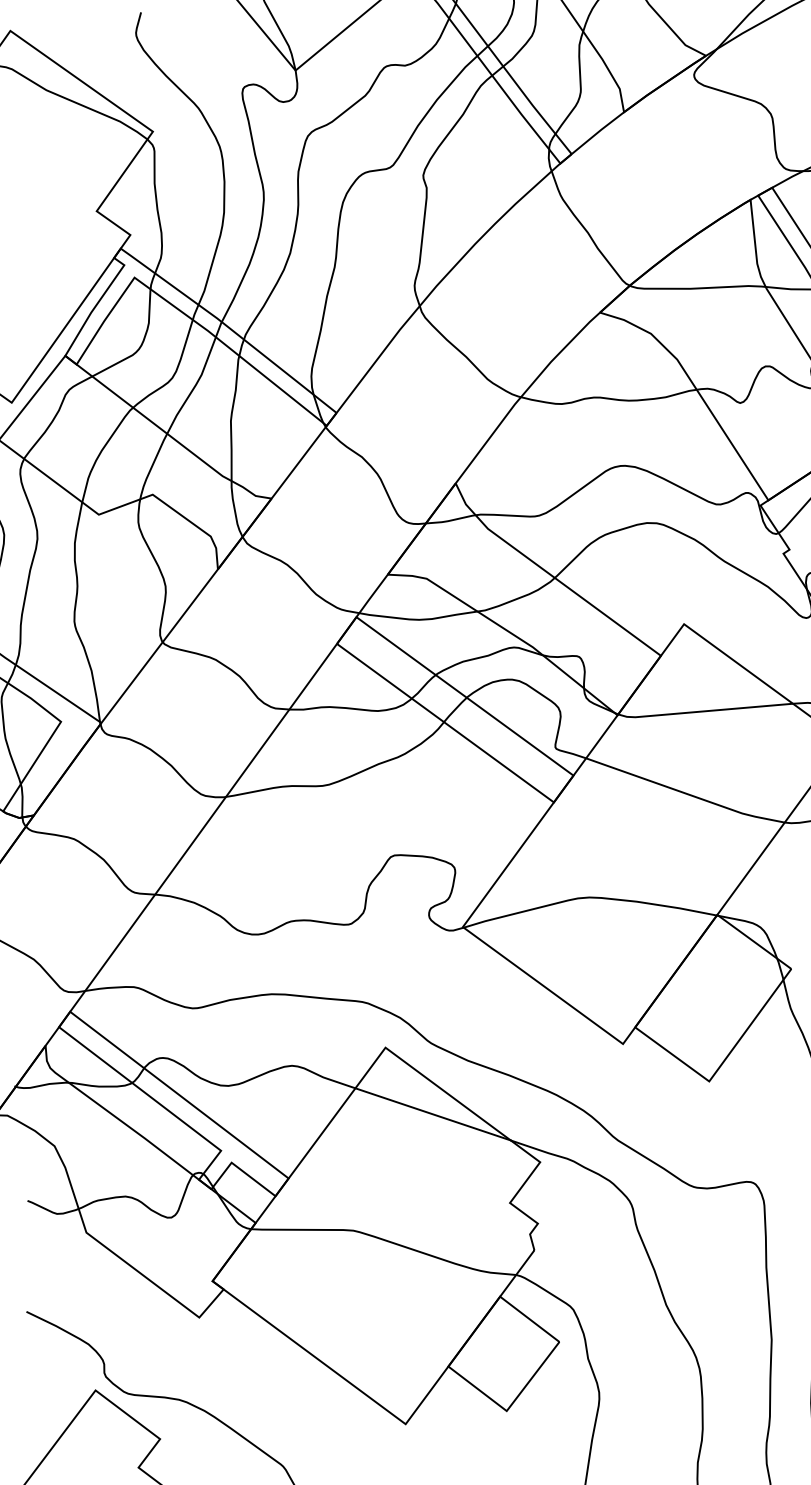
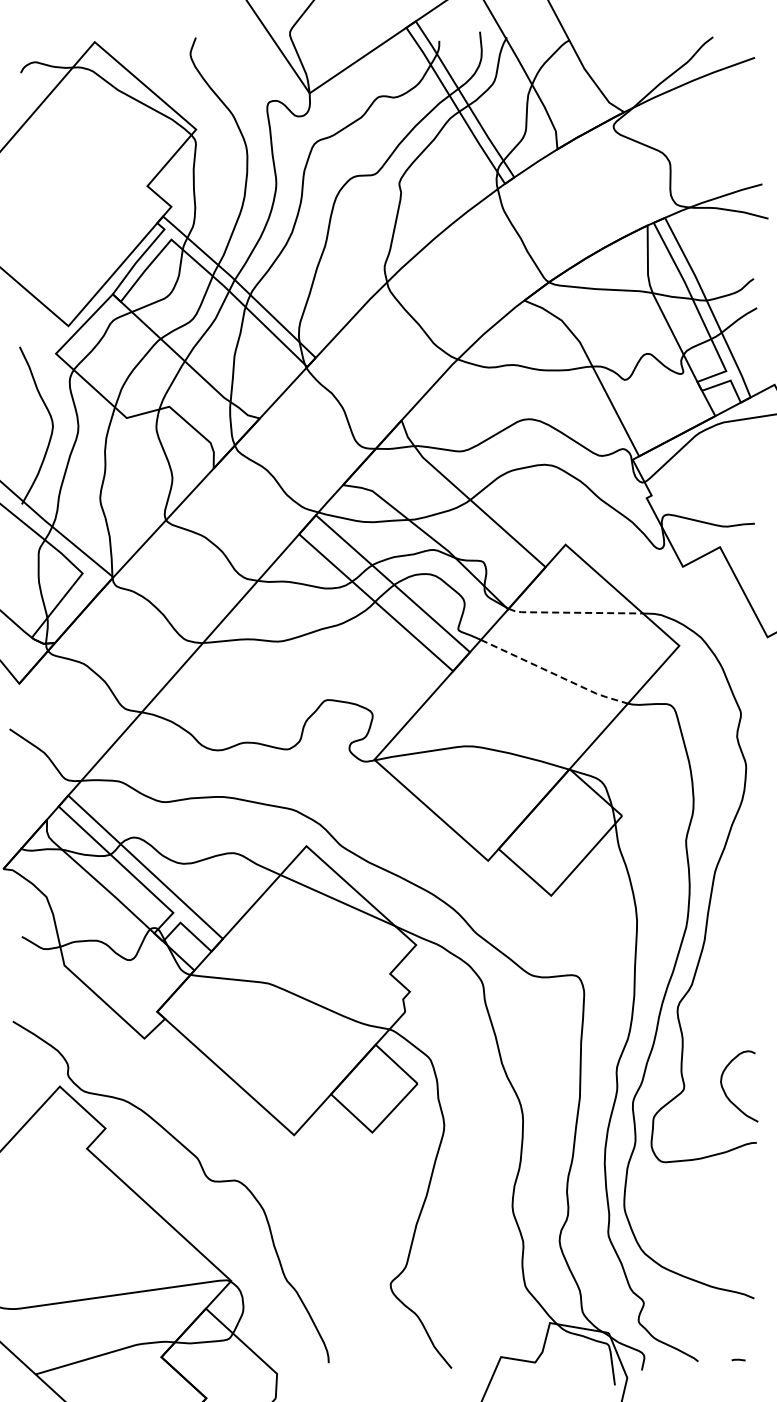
line: (704, 711) -> (574, 612), solid -> dashed
line: (687, 793) -> (555, 674), solid -> dashed

